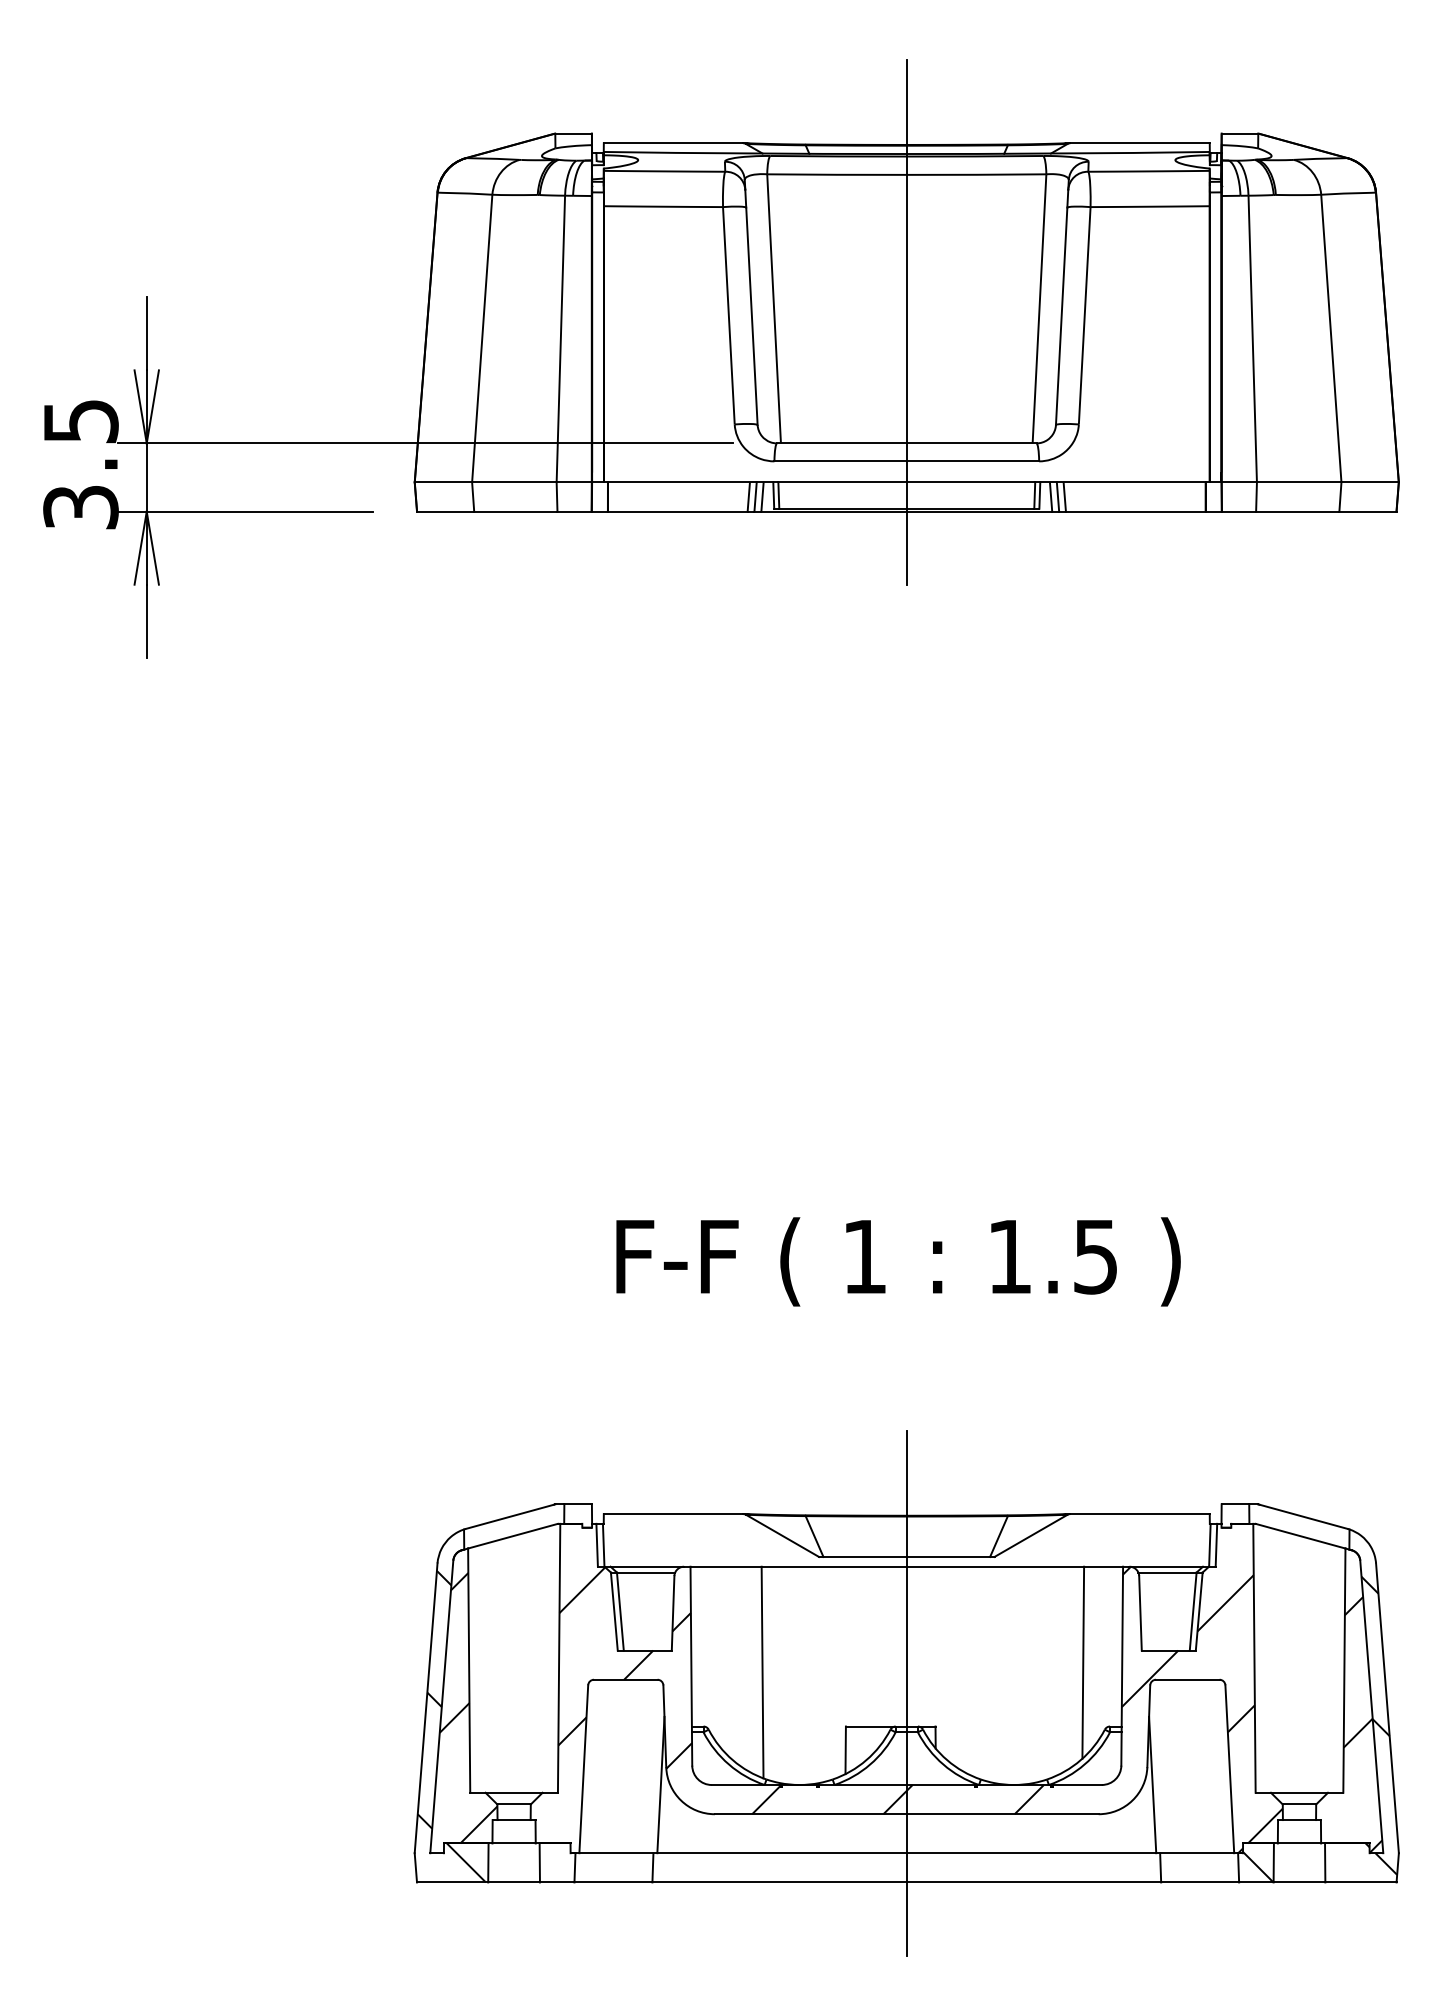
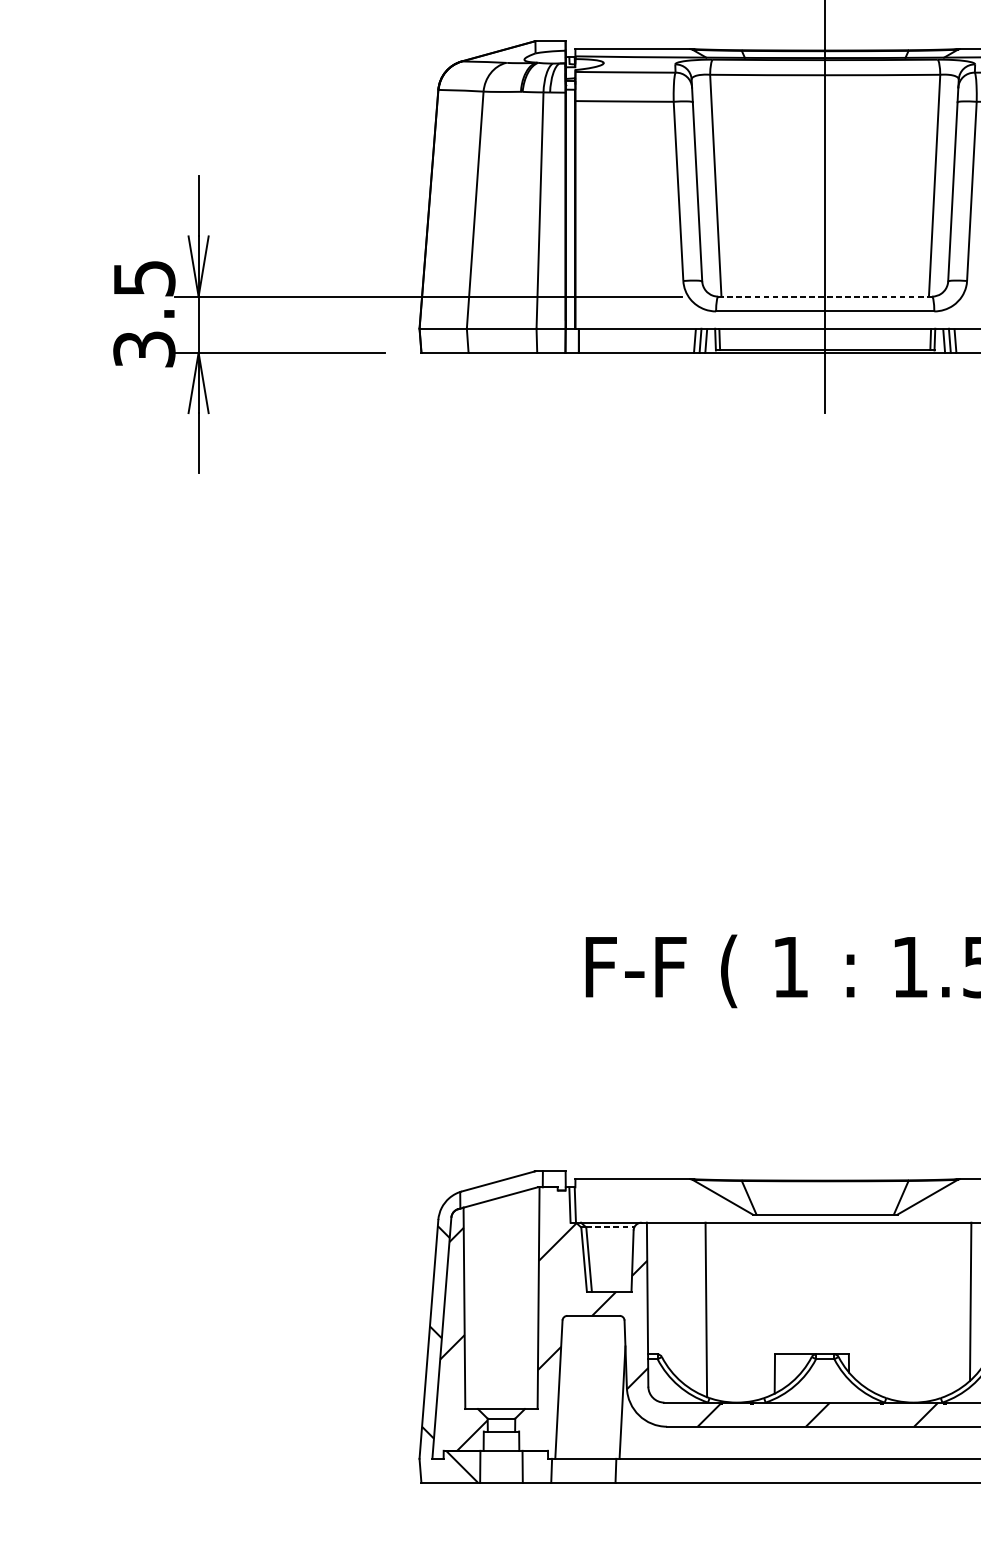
line: (906, 443) -> (824, 296), solid -> dashed
line: (646, 1572) -> (610, 1227), solid -> dashed
line: (906, 1693) -> (824, 1327), removed

